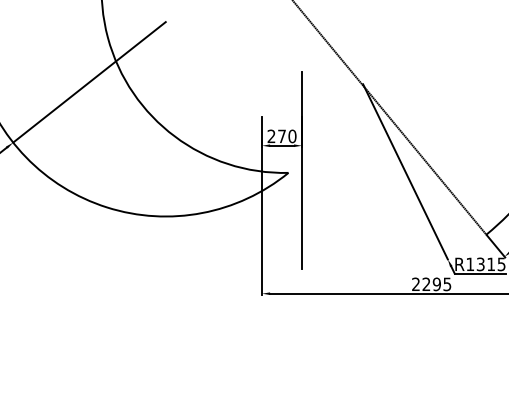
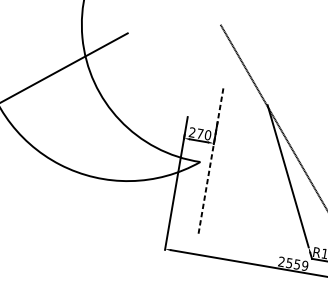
line: (302, 171) -> (211, 162), solid -> dashed
text: (436, 284) -> (296, 264), 2295 -> 2559

